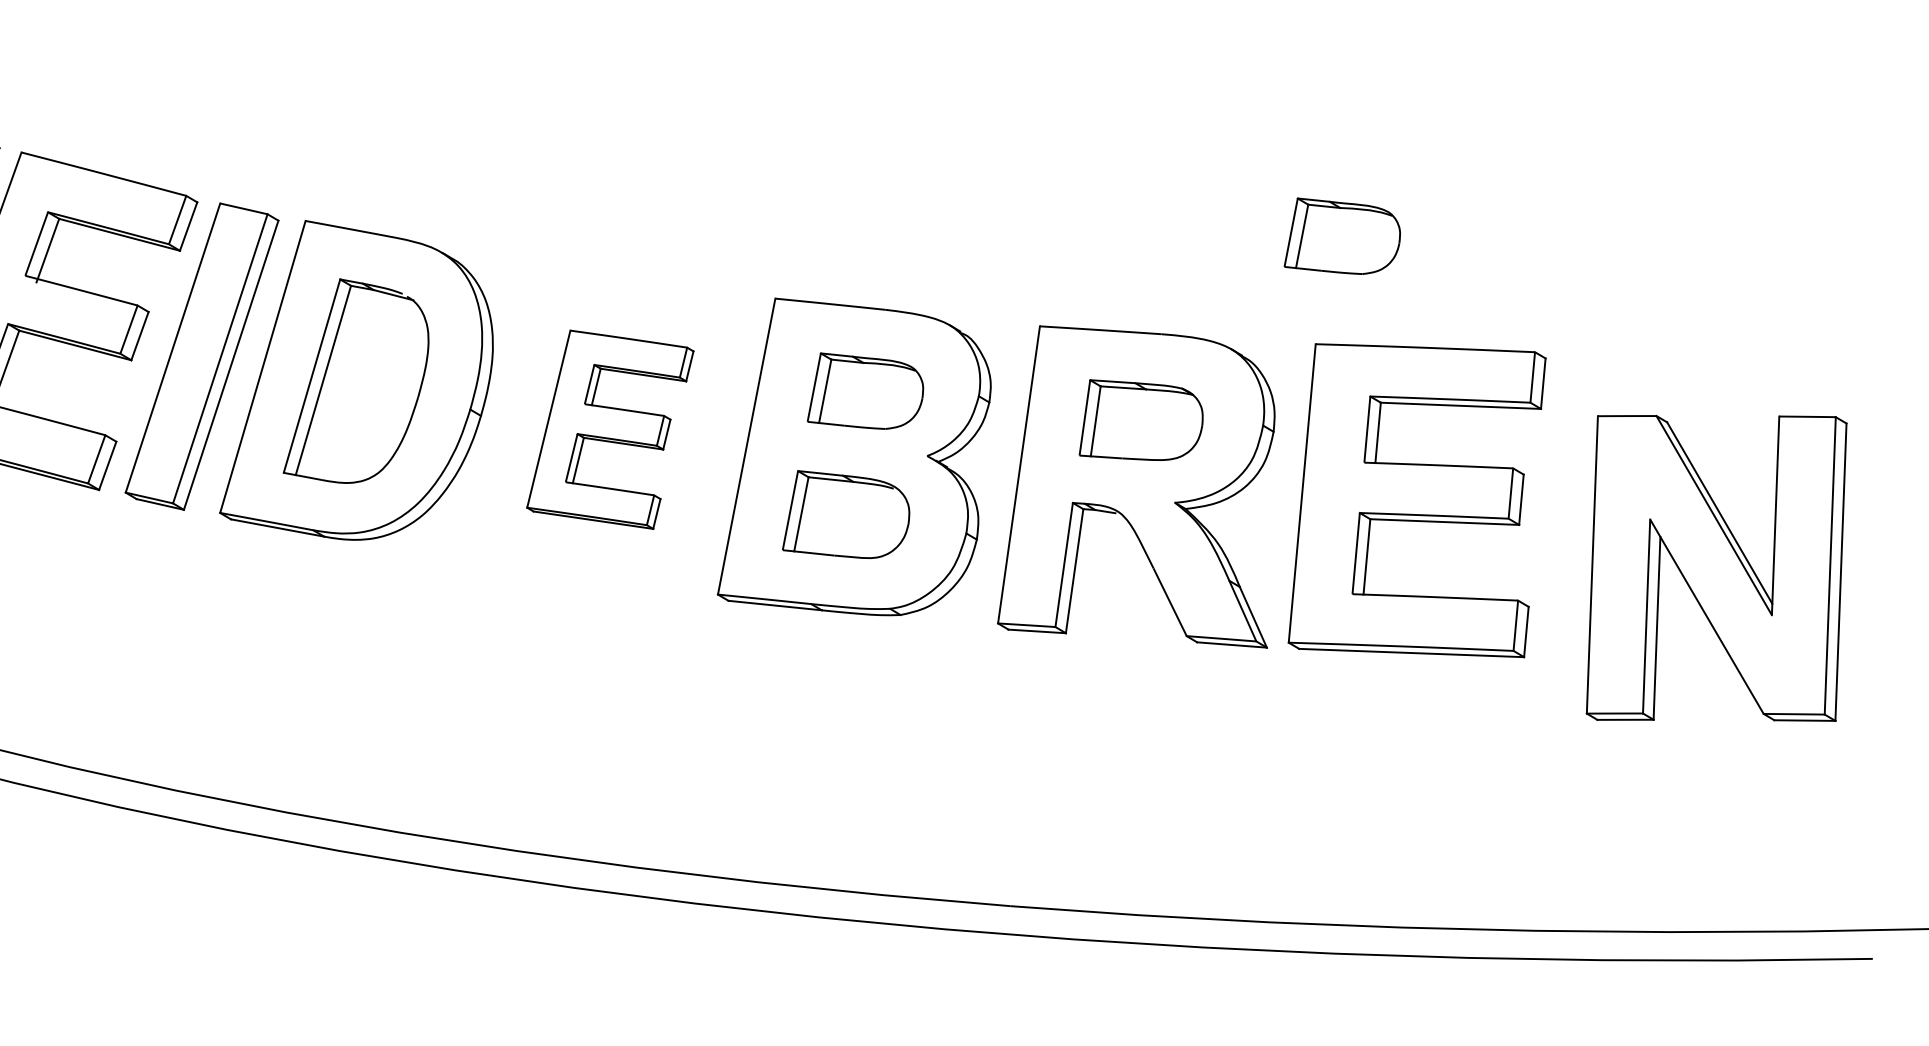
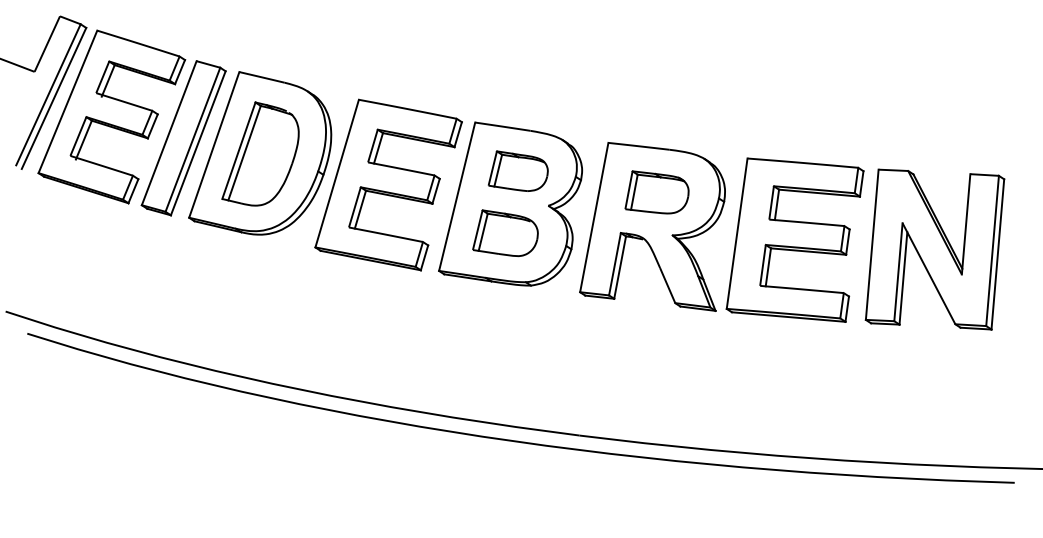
part: (1340, 234) -> (762, 103), removed
part: (610, 428) -> (388, 184), size x1.67
part: (1715, 568) -> (934, 249), moved

